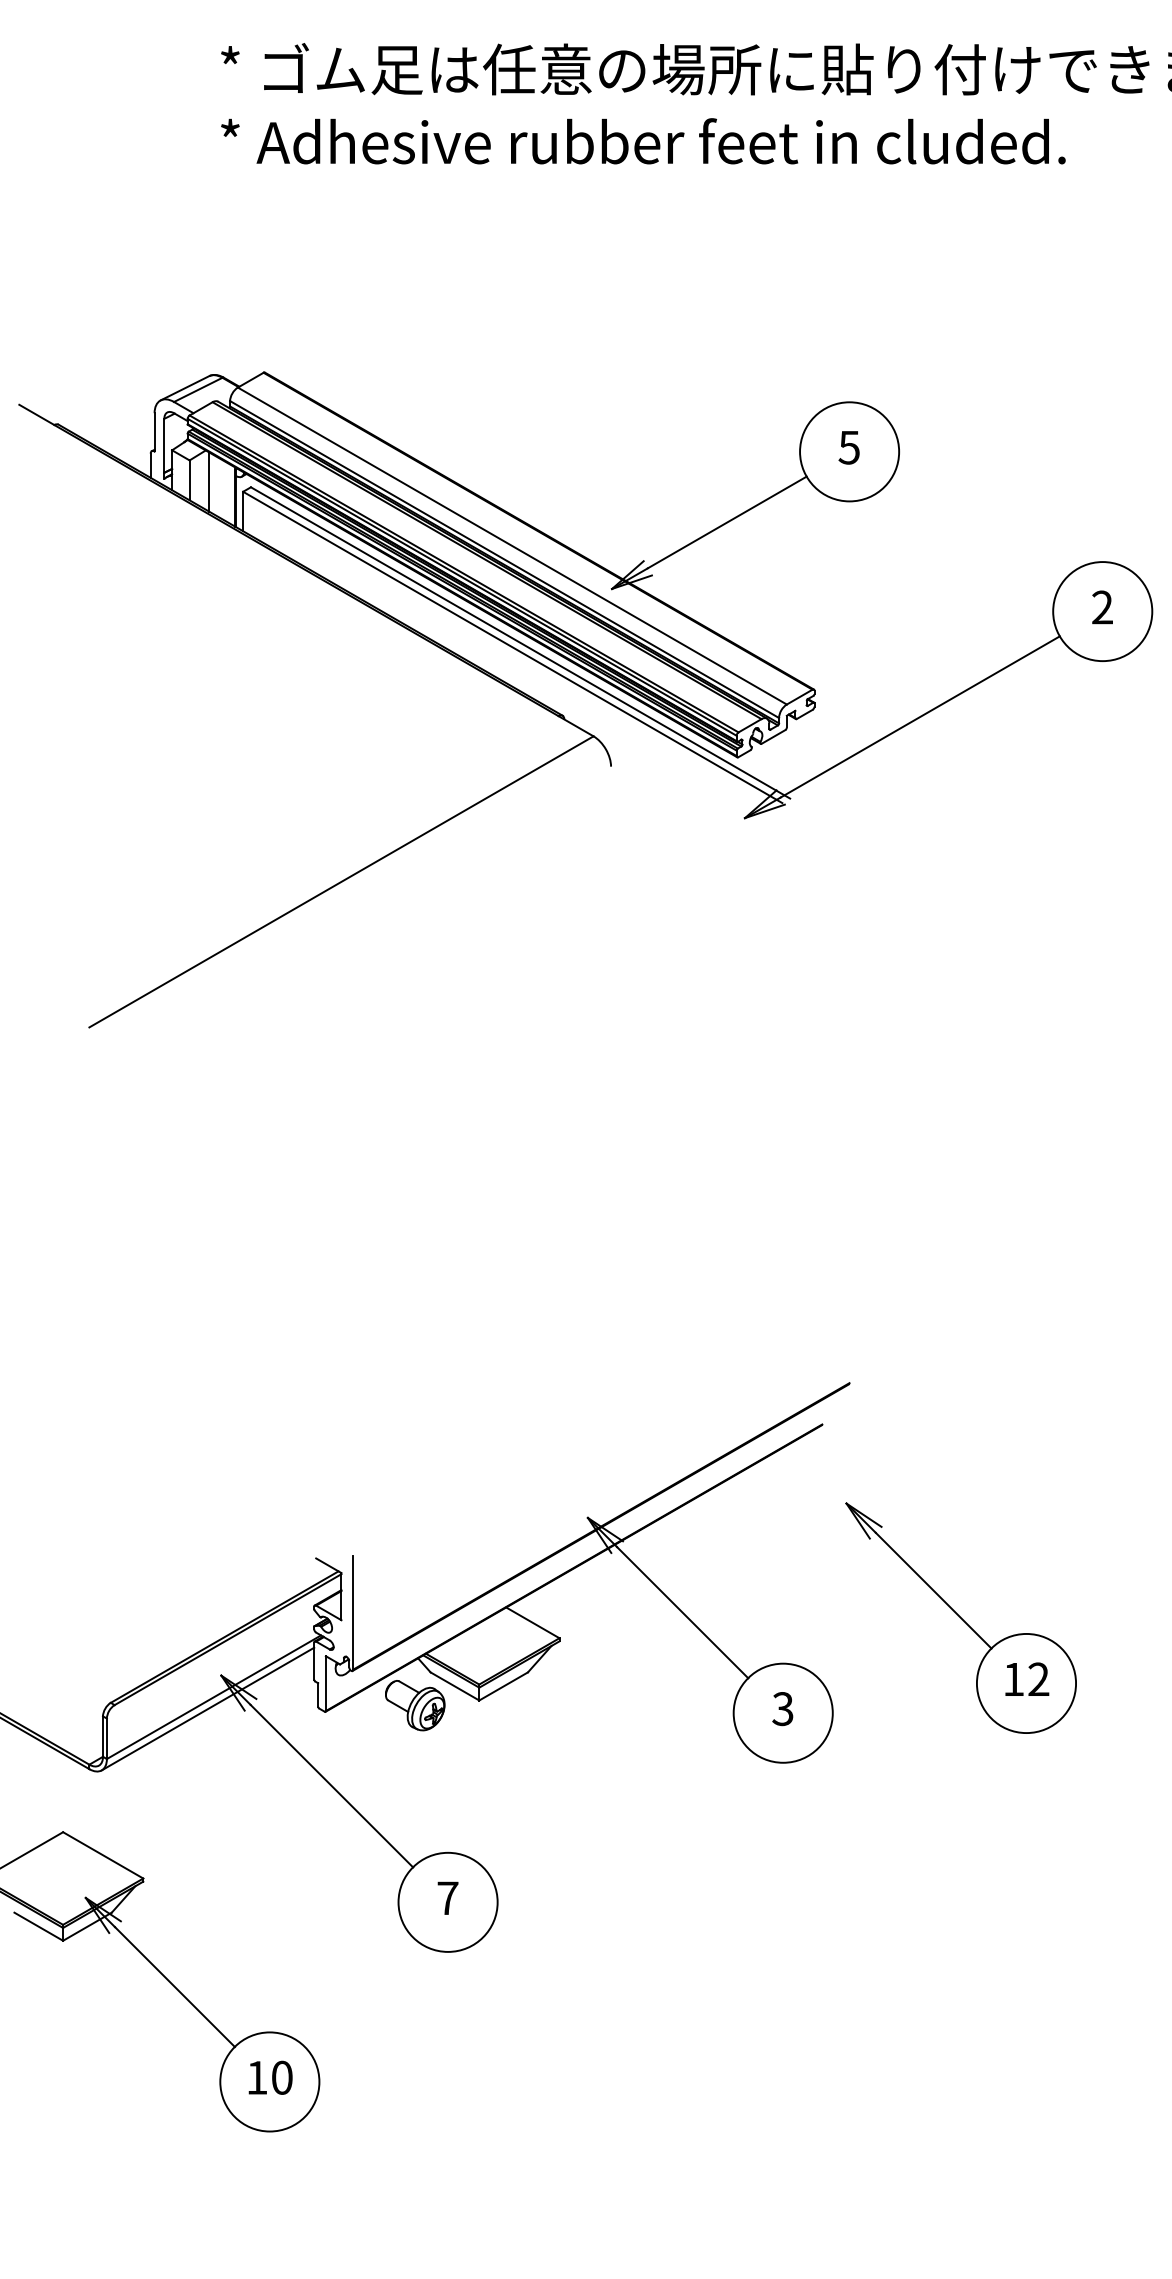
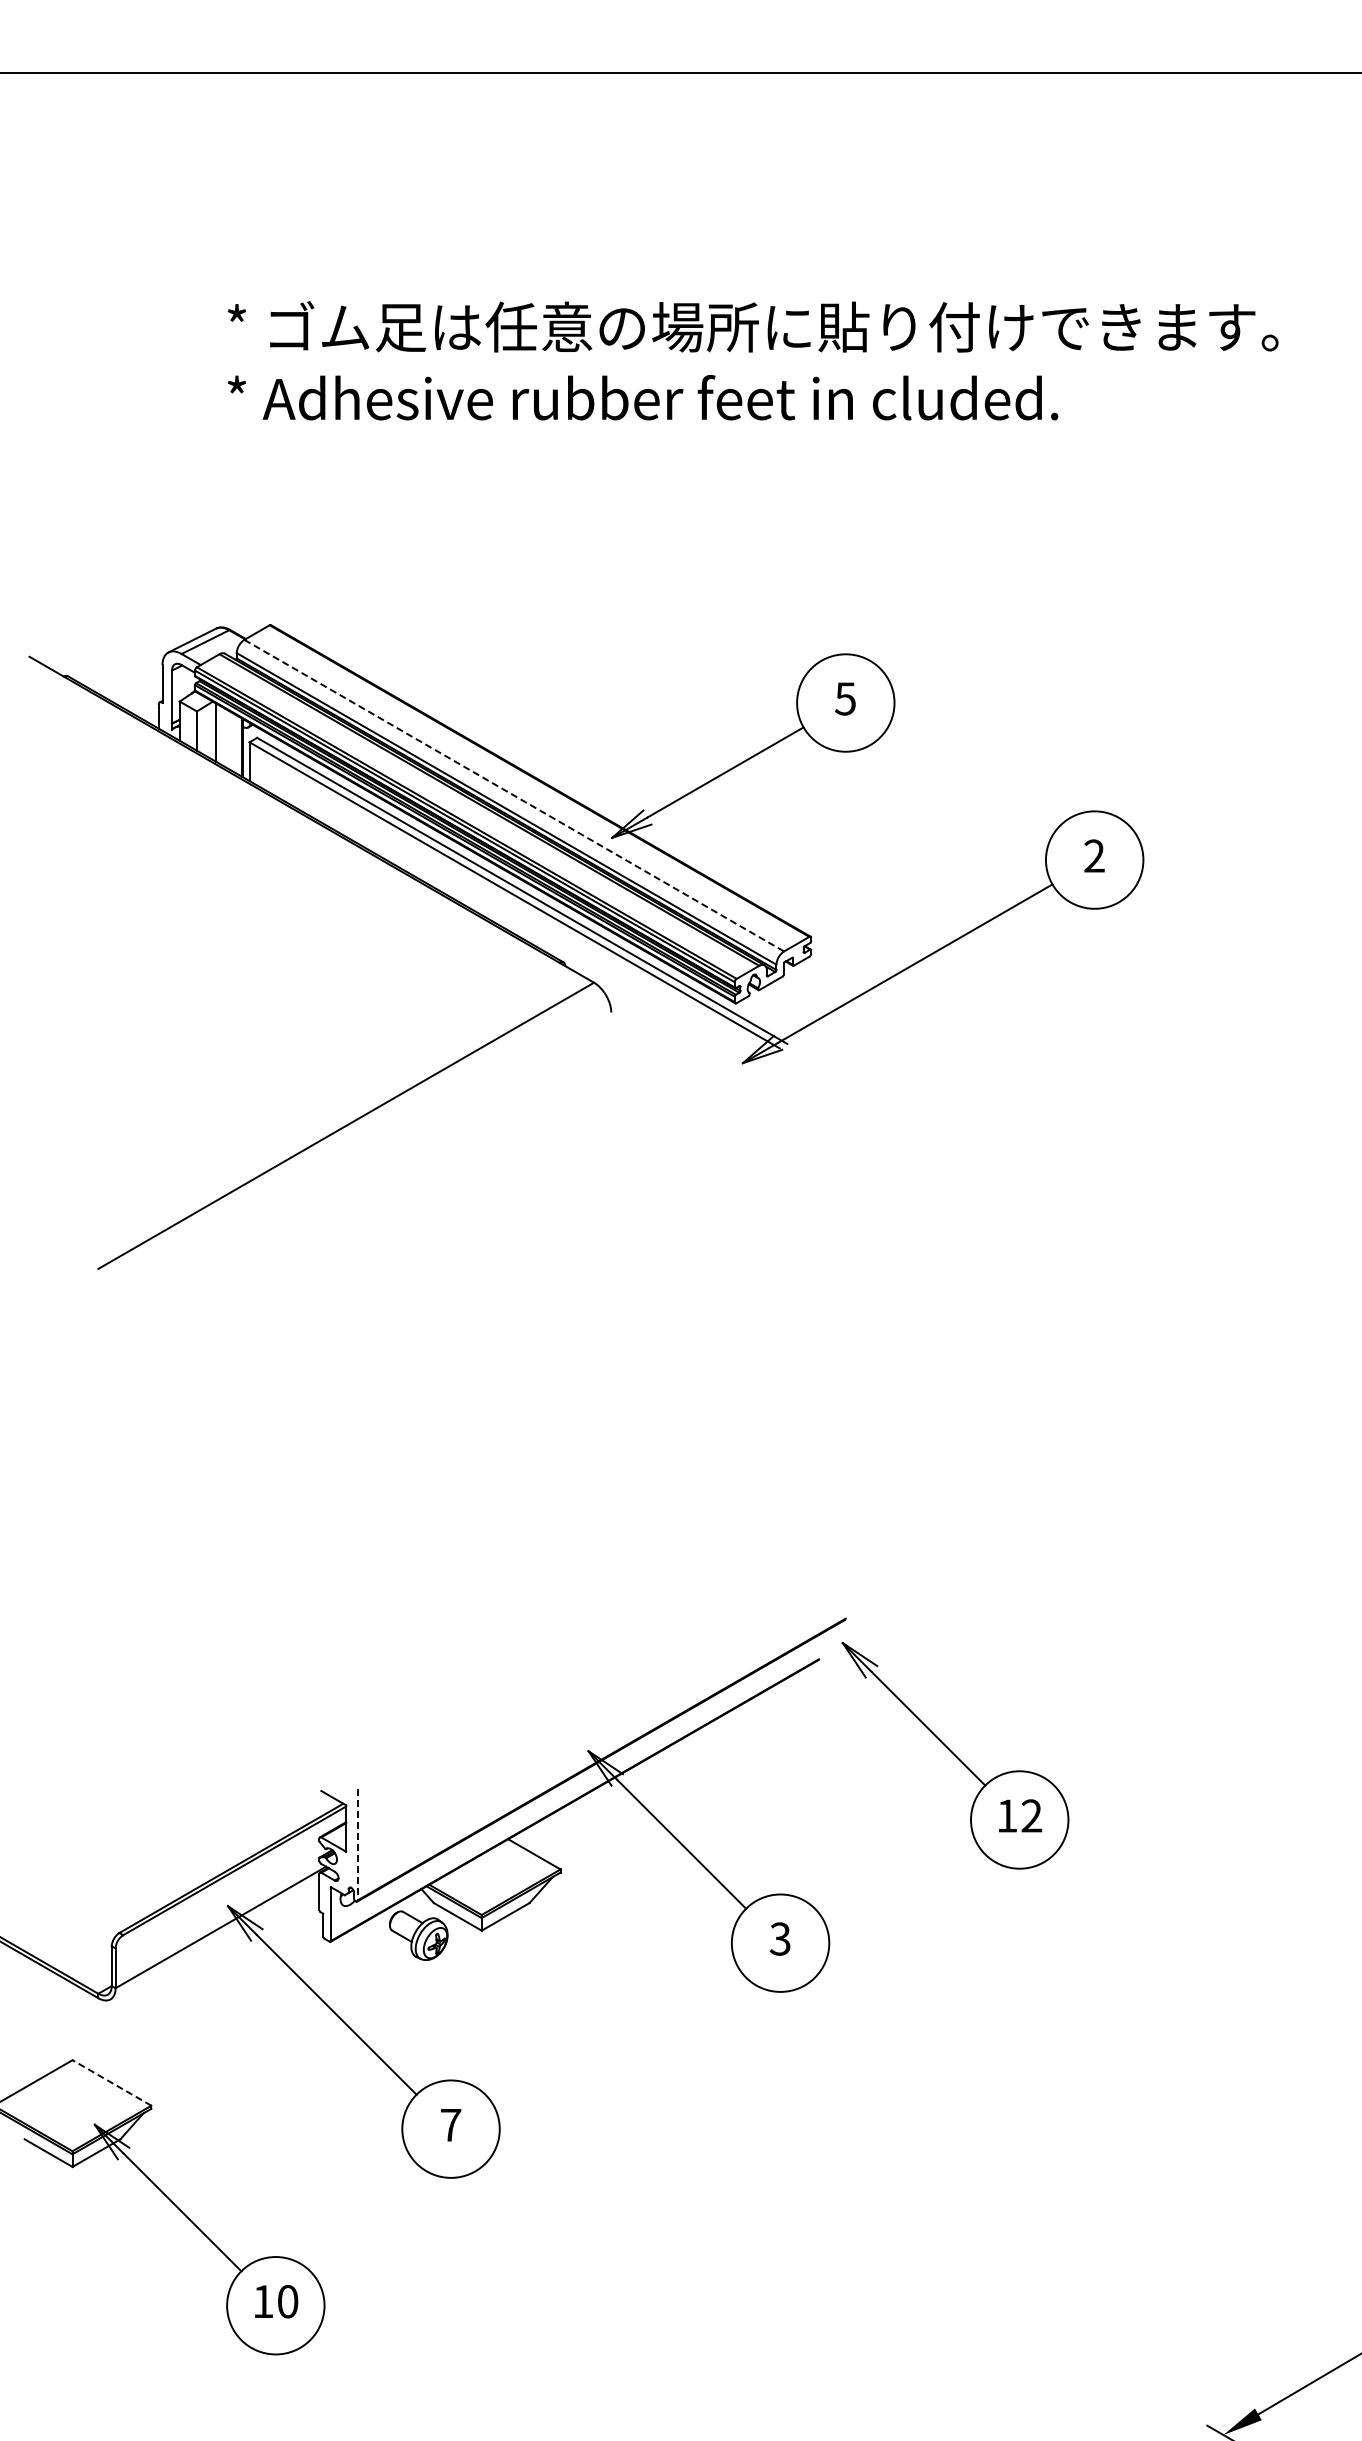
line: (512, 545) -> (514, 795), solid -> dashed
line: (352, 1612) -> (357, 1844), solid -> dashed
part: (961, 1617) -> (955, 1755), moved
line: (207, 1708) -> (214, 1938), removed
line: (102, 1854) -> (111, 2082), solid -> dashed

